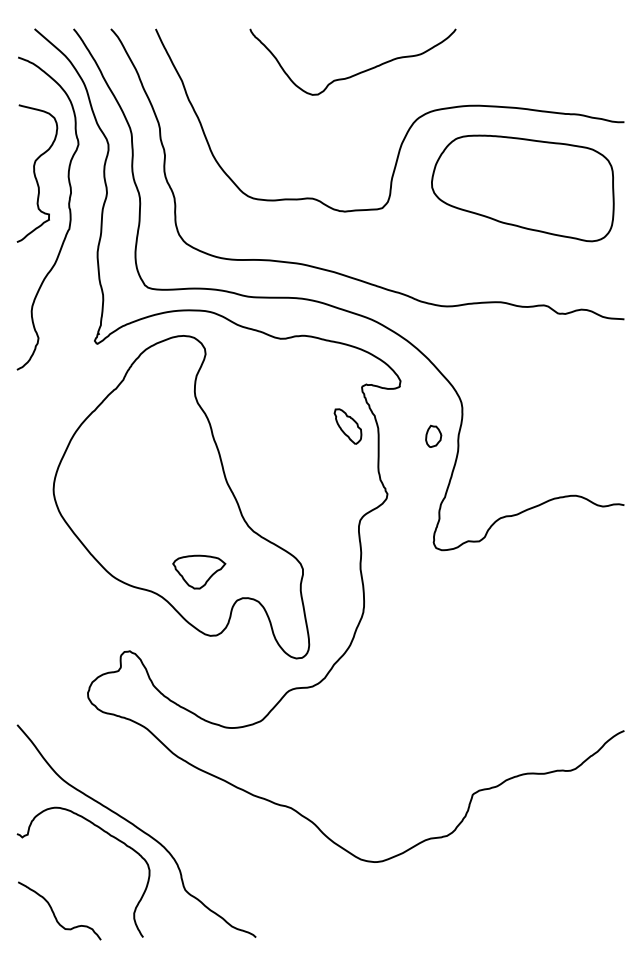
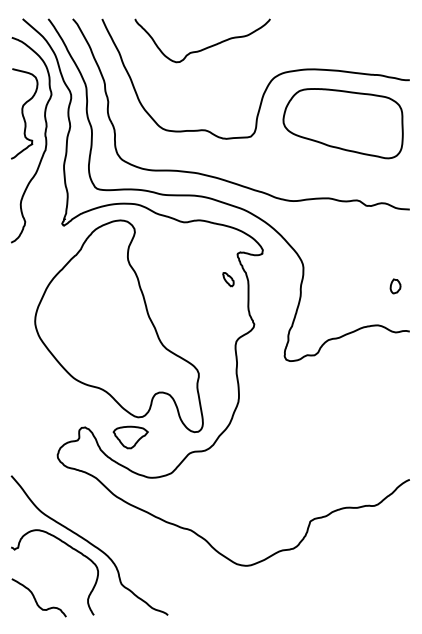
curve: (357, 72) -> (205, 47), moved
part: (348, 425) -> (228, 279), size x0.6
part: (433, 436) -> (395, 286), moved
part: (198, 572) -> (130, 437), moved

